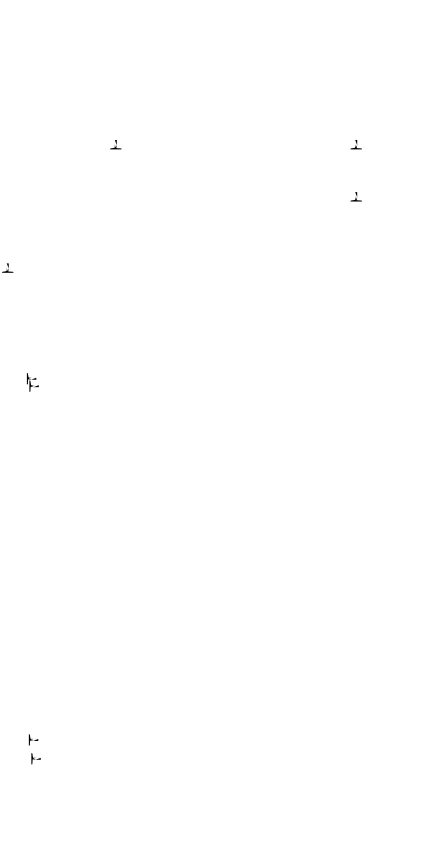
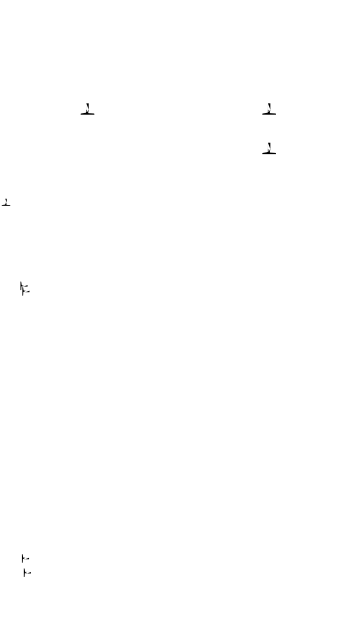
part: (115, 144) -> (87, 109), size x1.6
part: (355, 144) -> (268, 109), size x1.6
part: (355, 196) -> (268, 148), size x1.6

